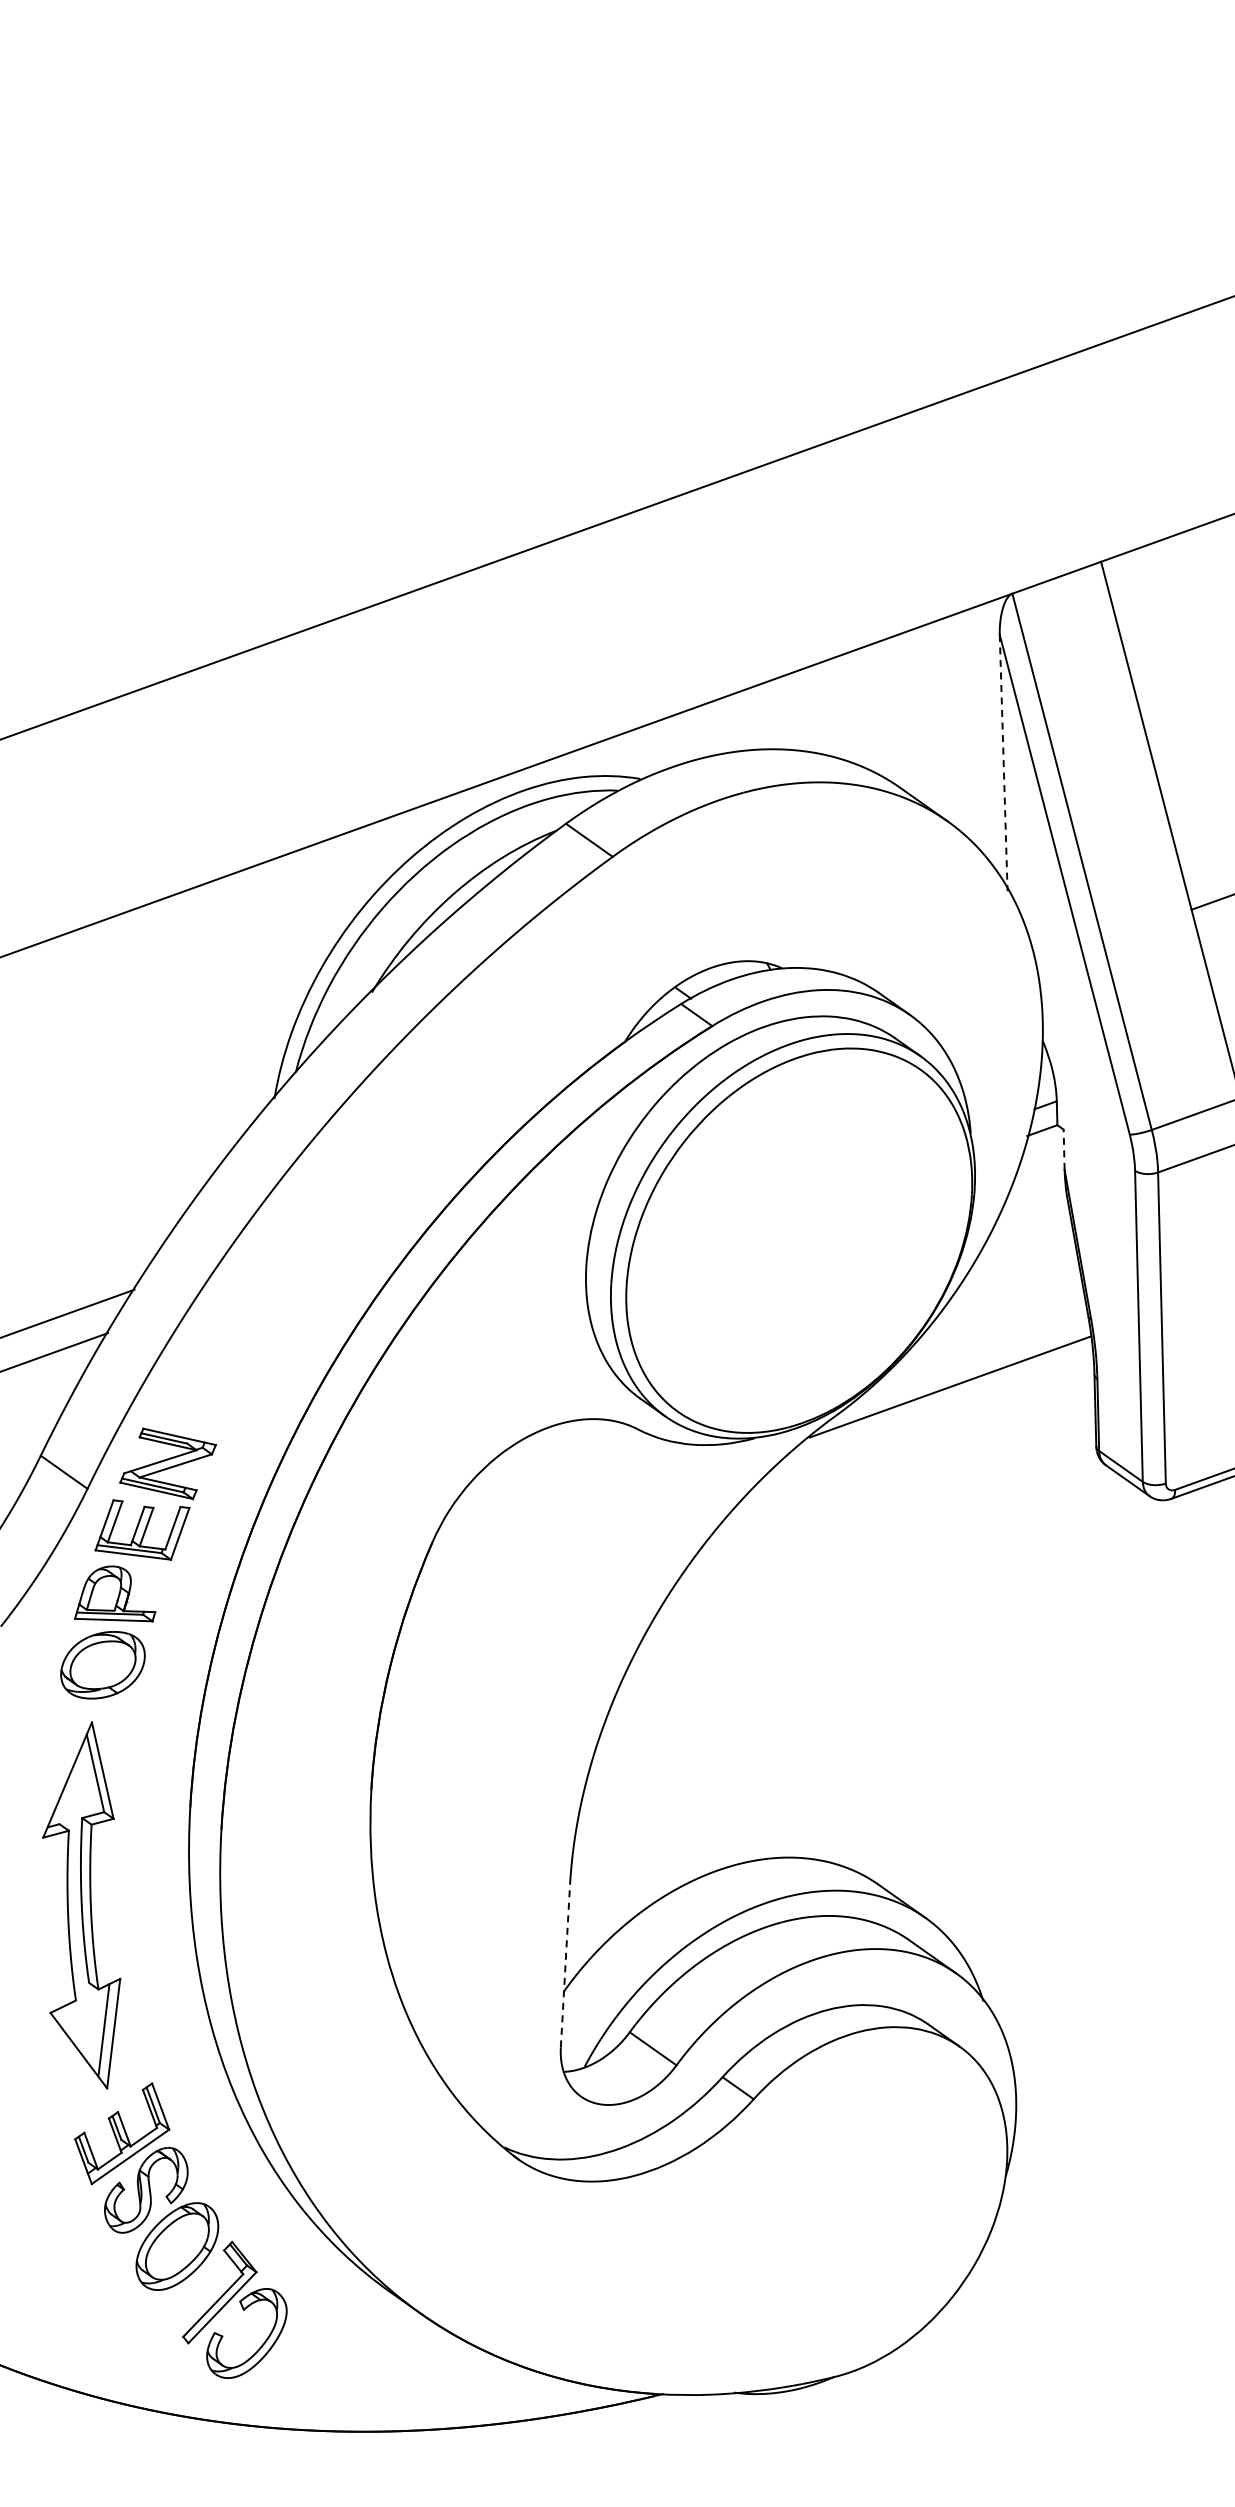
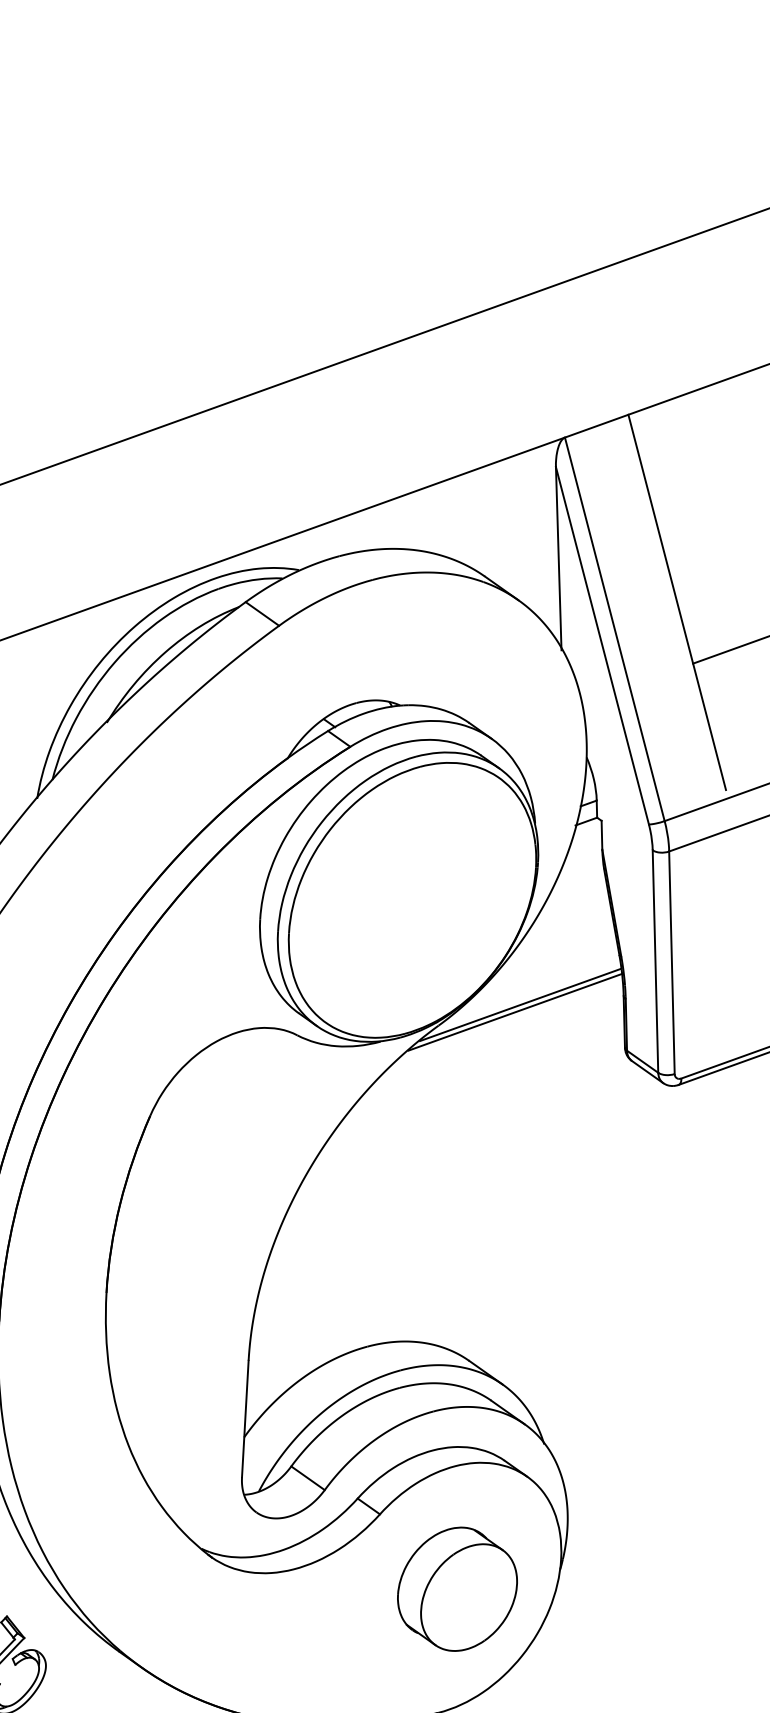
line: (1003, 763) -> (558, 559), dashed -> solid
line: (1064, 1149) -> (602, 835), dashed -> solid
line: (942, 1396) -> (514, 1011), added
line: (565, 1965) -> (245, 1418), dashed -> solid
part: (862, 2203) -> (457, 1588), added

